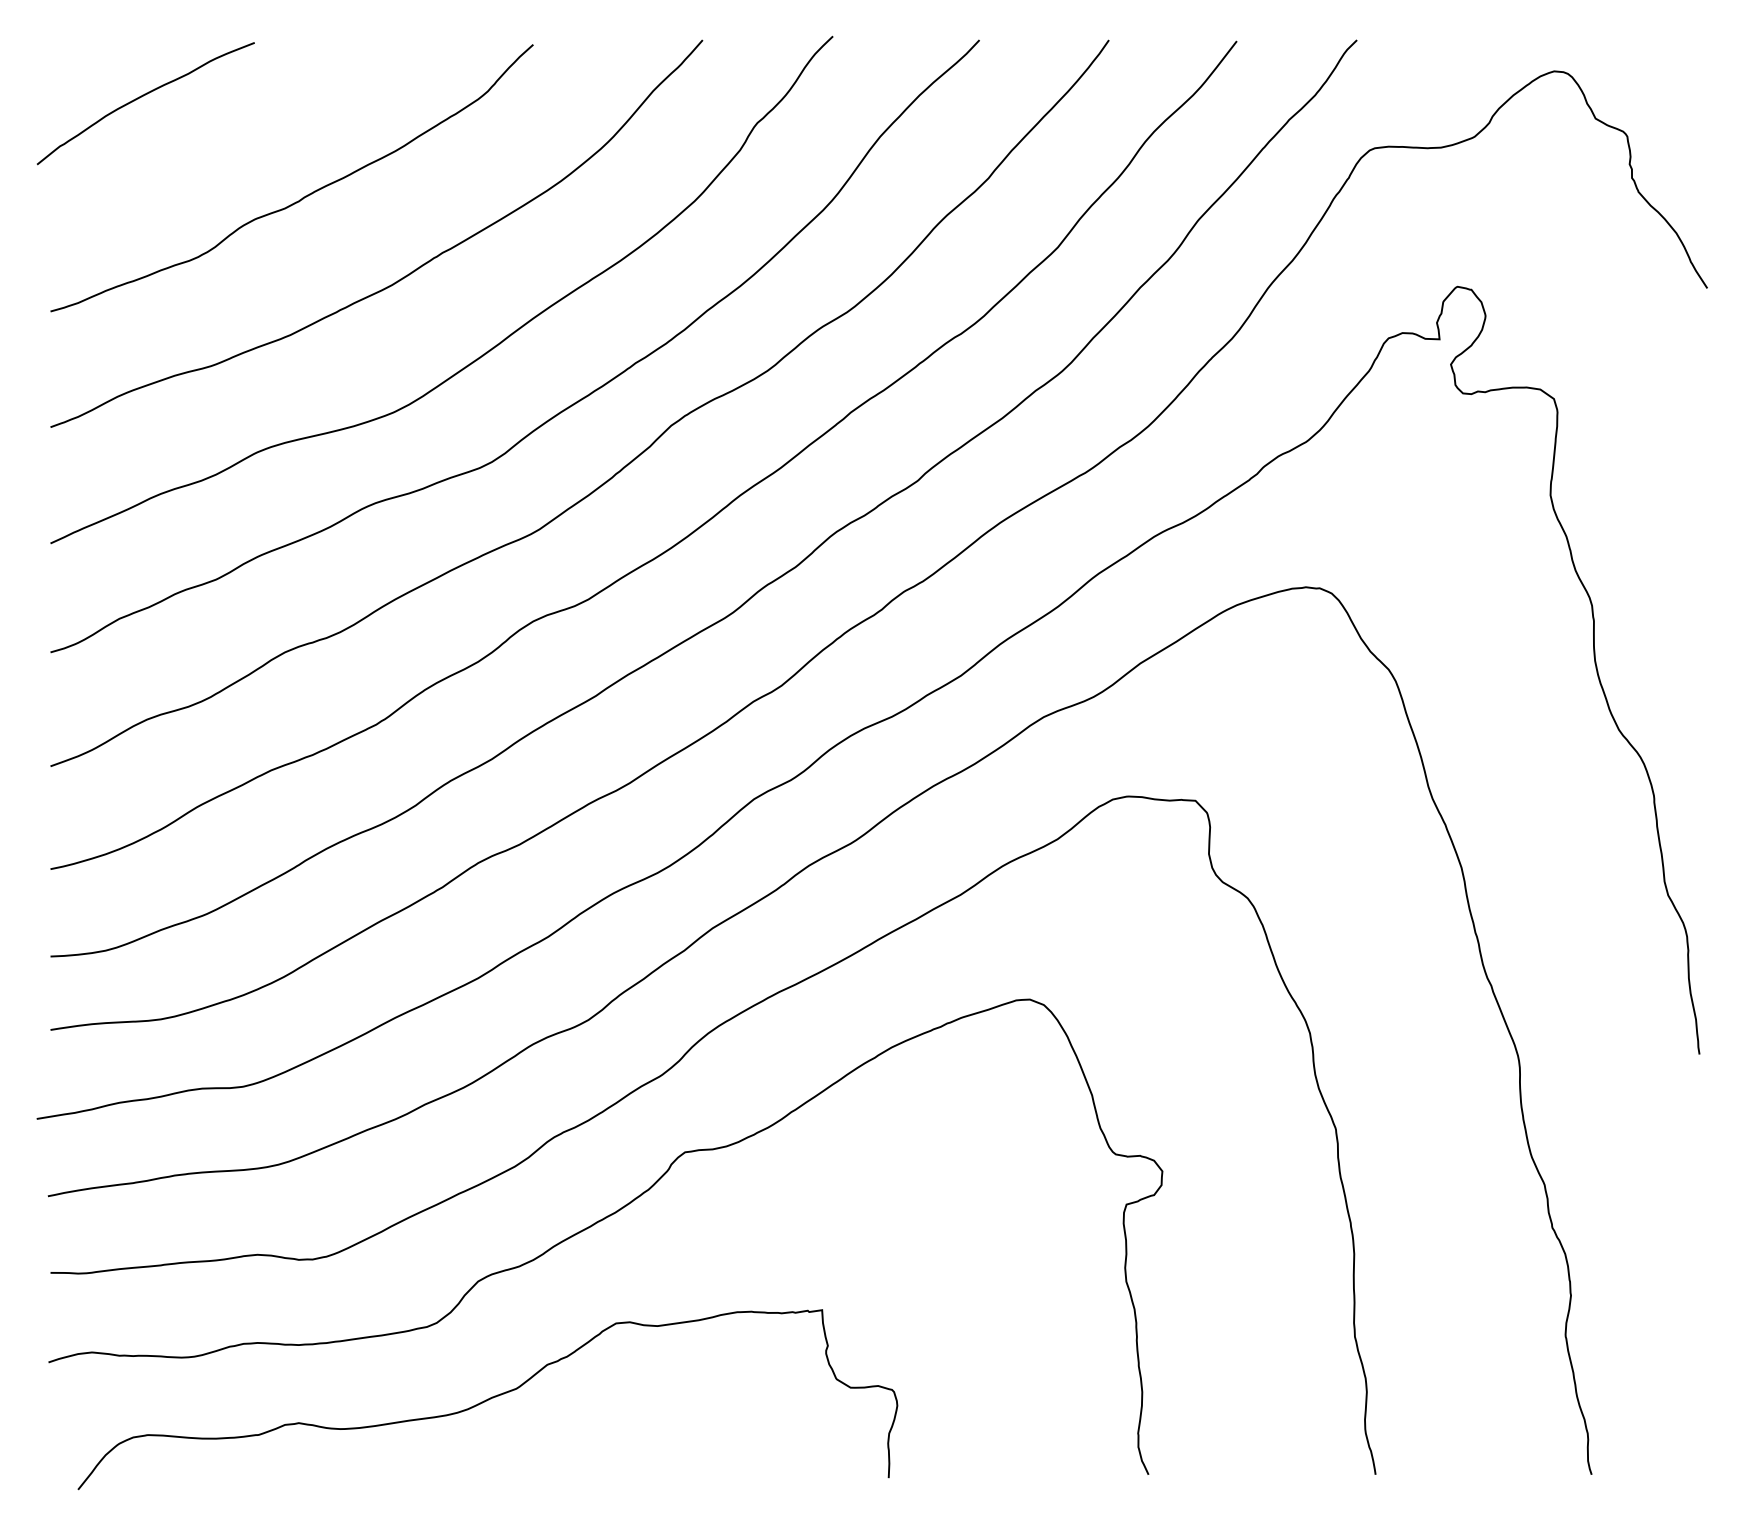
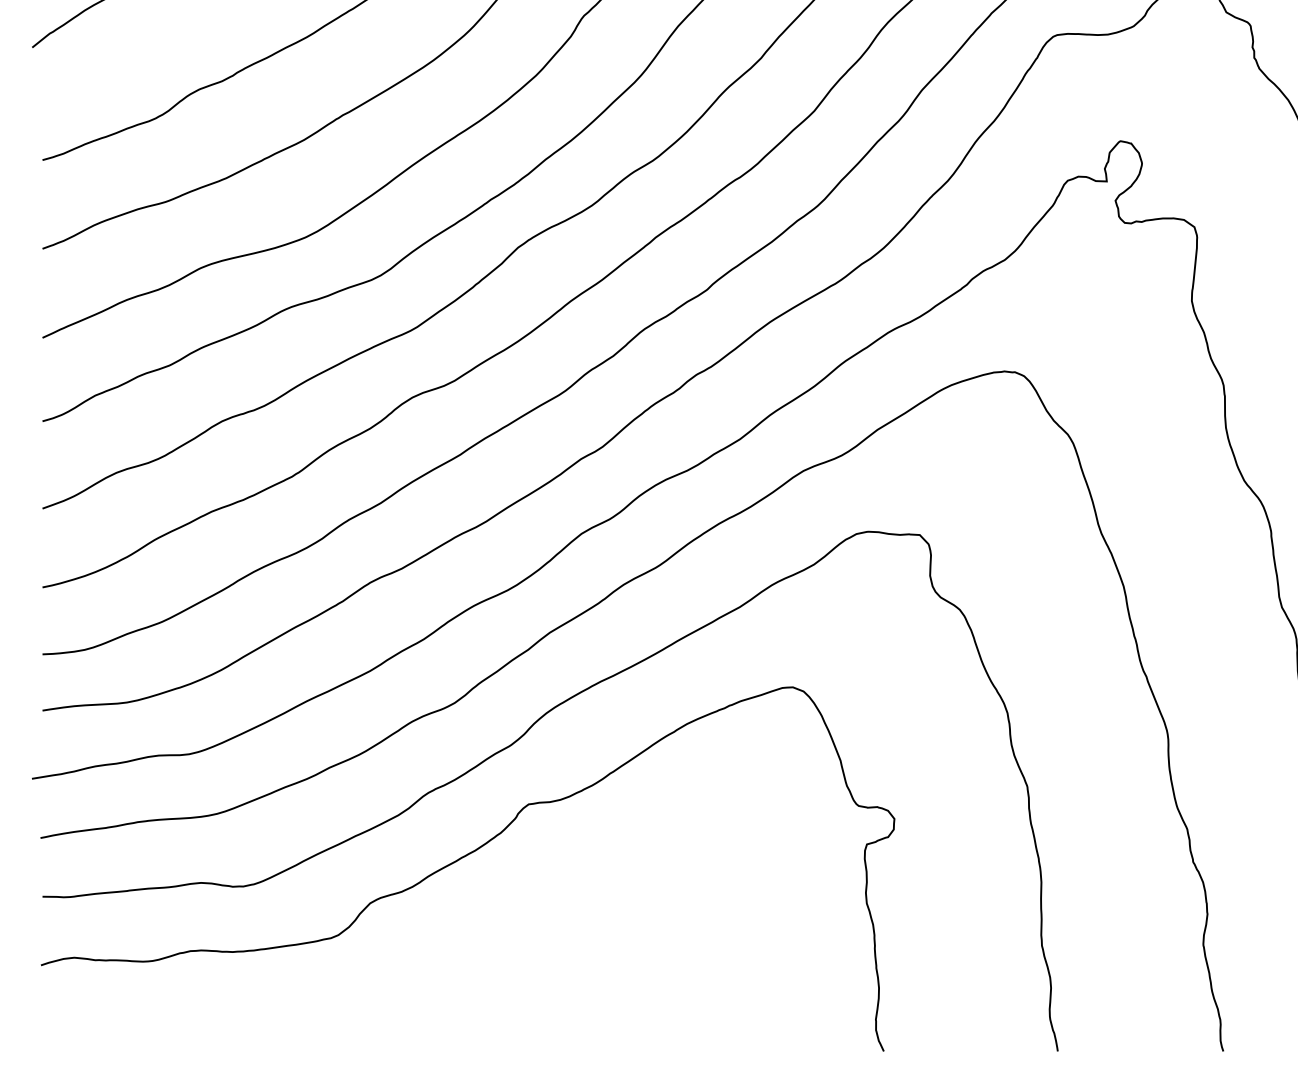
curve: (487, 1399) -> (377, 993), removed

